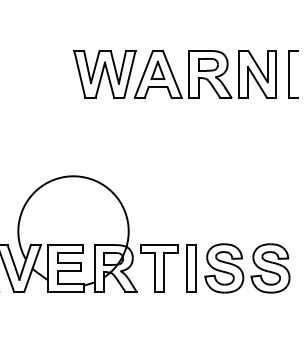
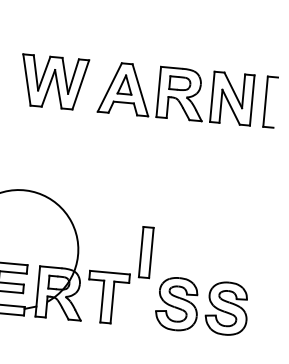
part: (104, 74) -> (53, 82), moved
part: (191, 268) -> (146, 252), moved

